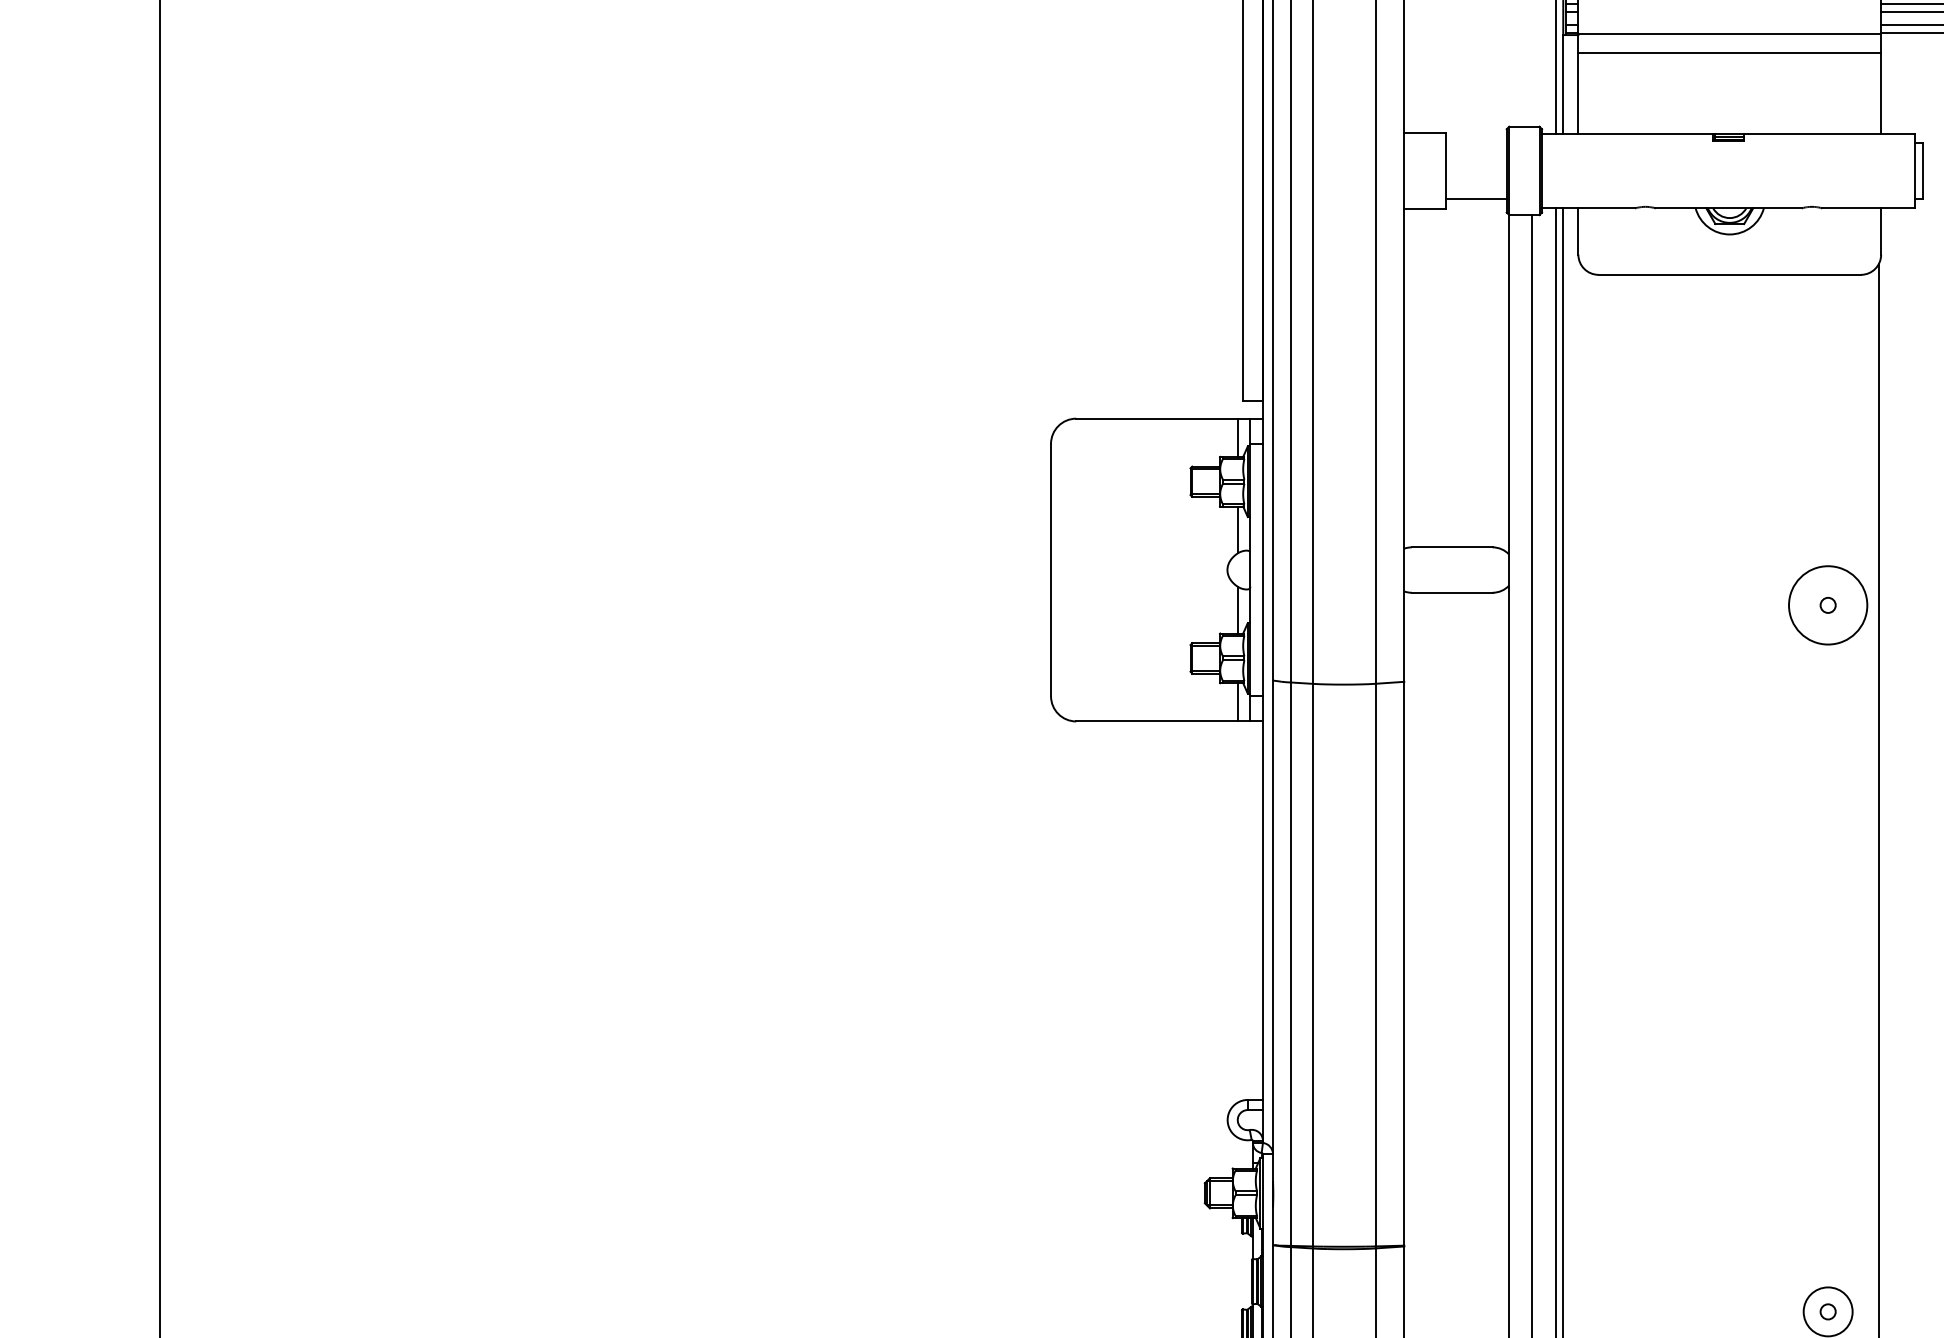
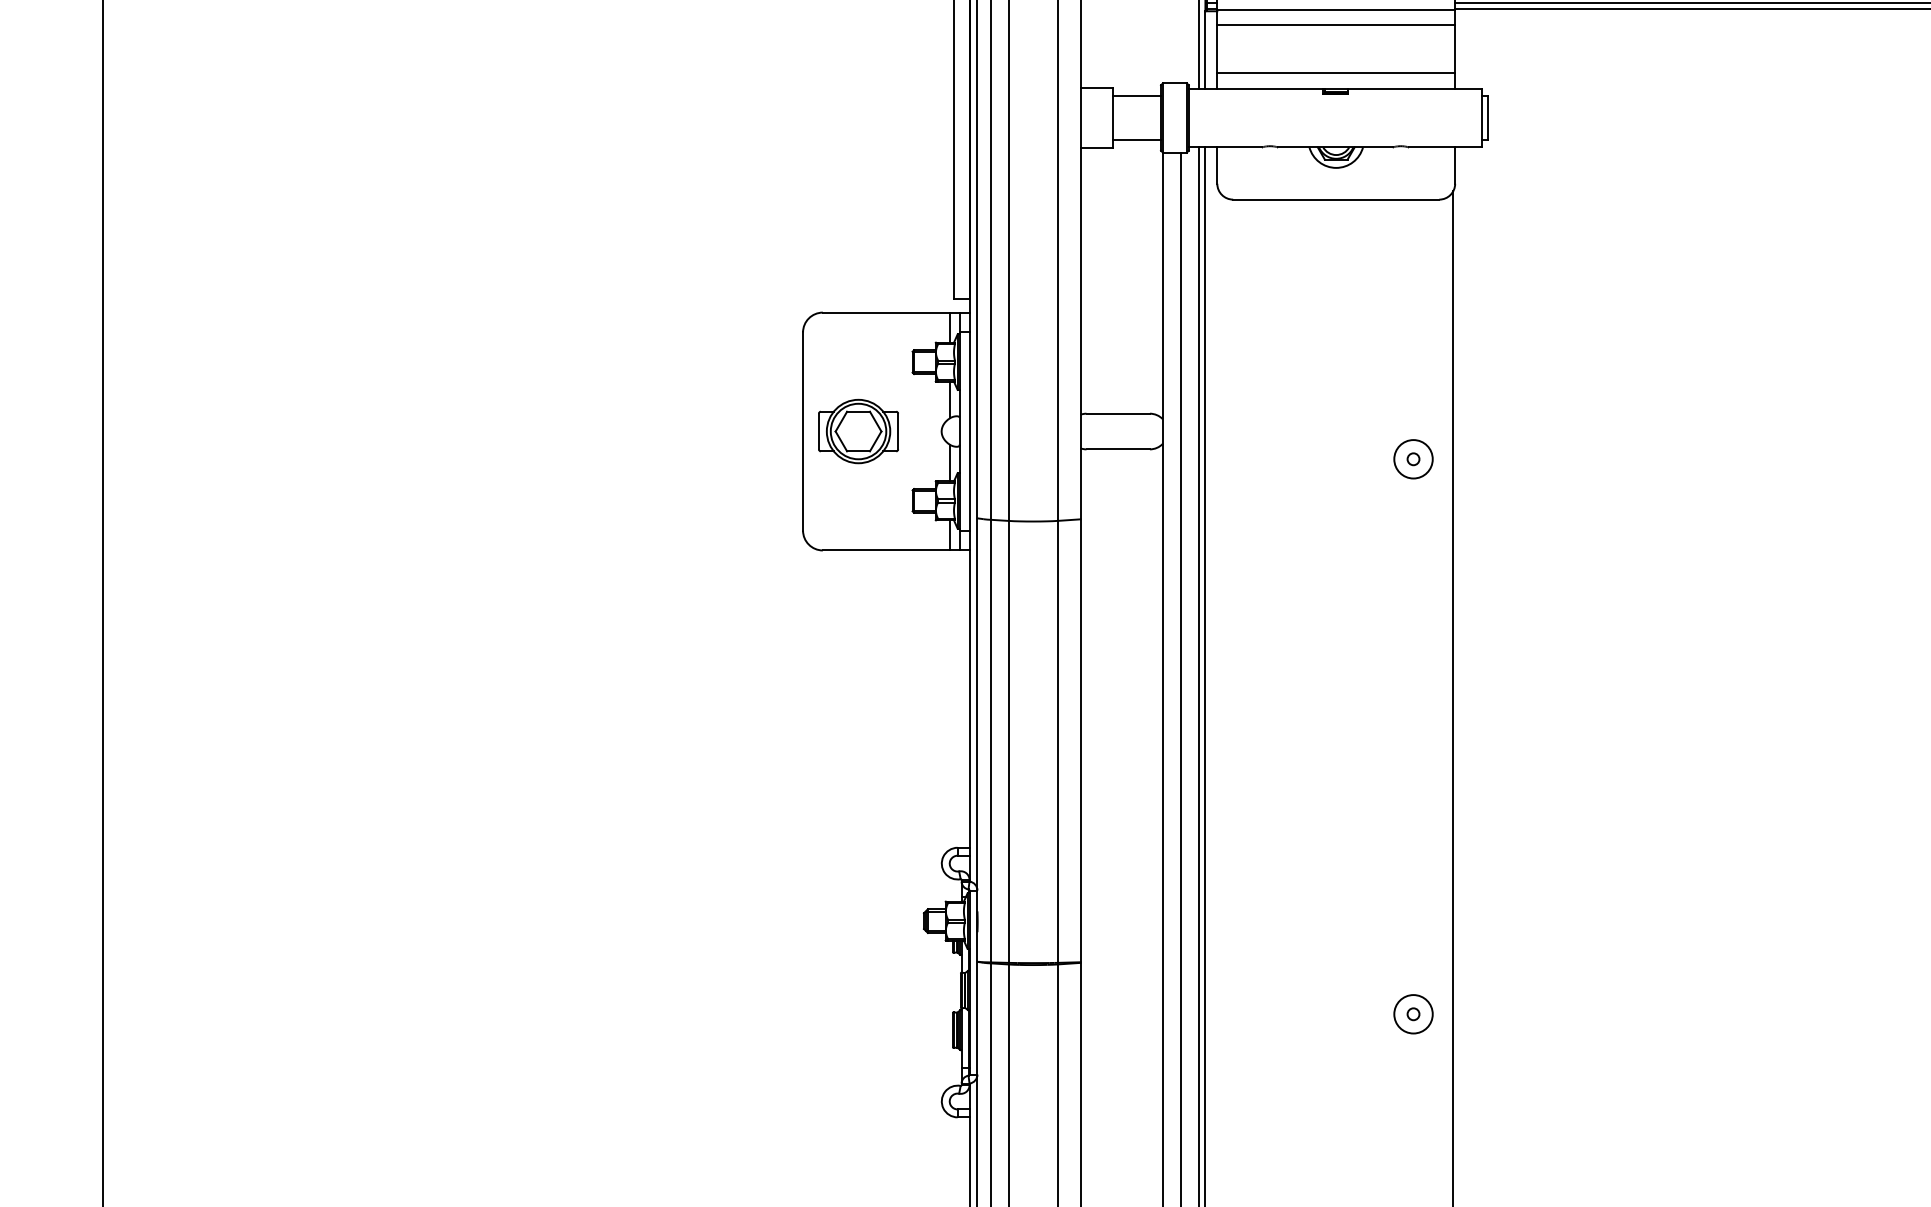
line: (1730, 113) -> (1336, 72), added
line: (1476, 143) -> (1137, 96), added
part: (1121, 570) -> (858, 431), added
circle: (1828, 605) -> (1413, 459), size x0.62

